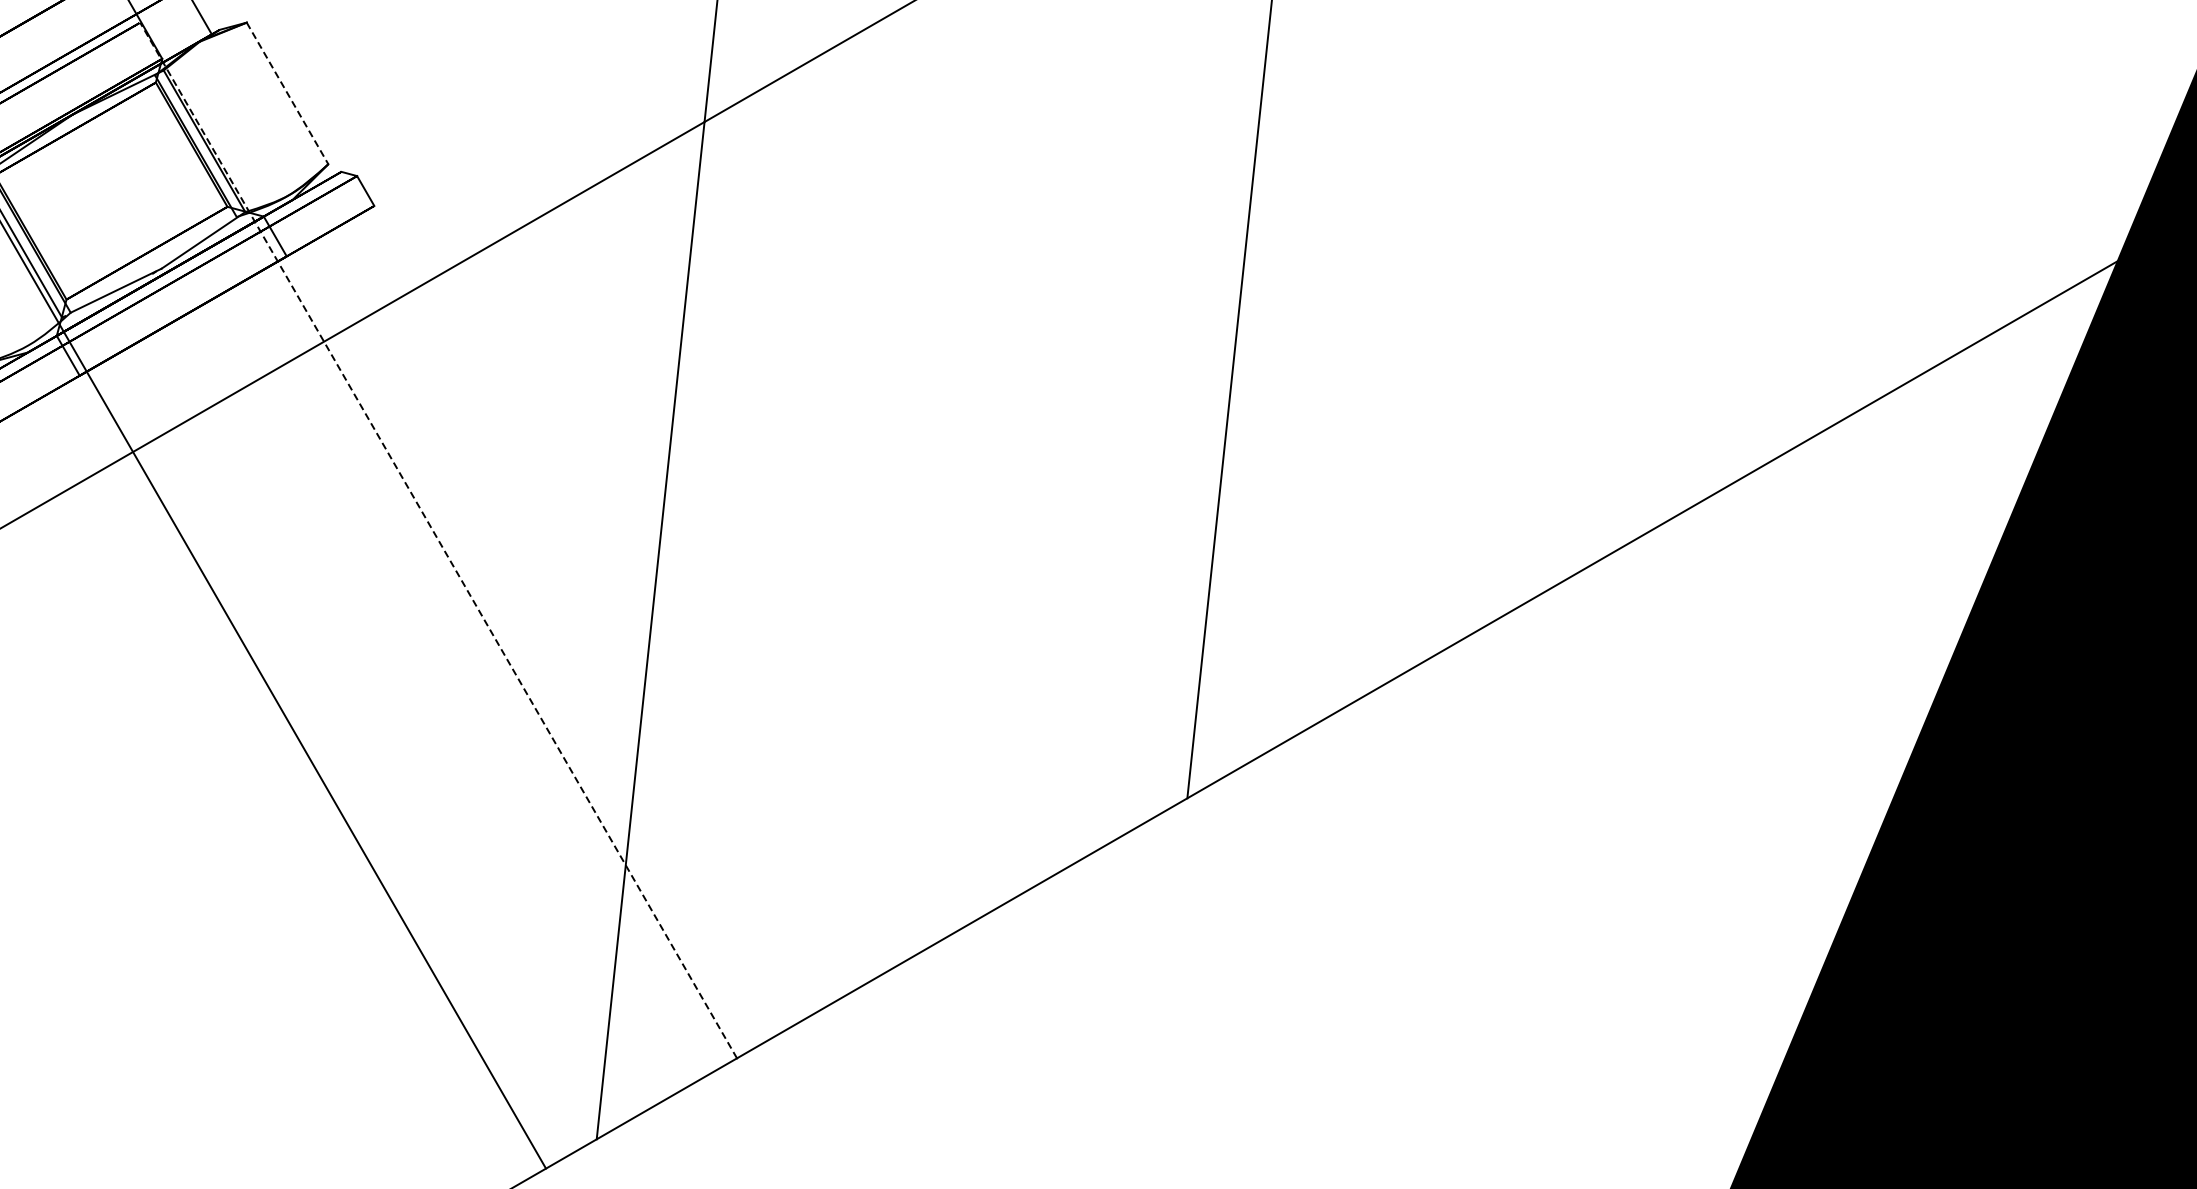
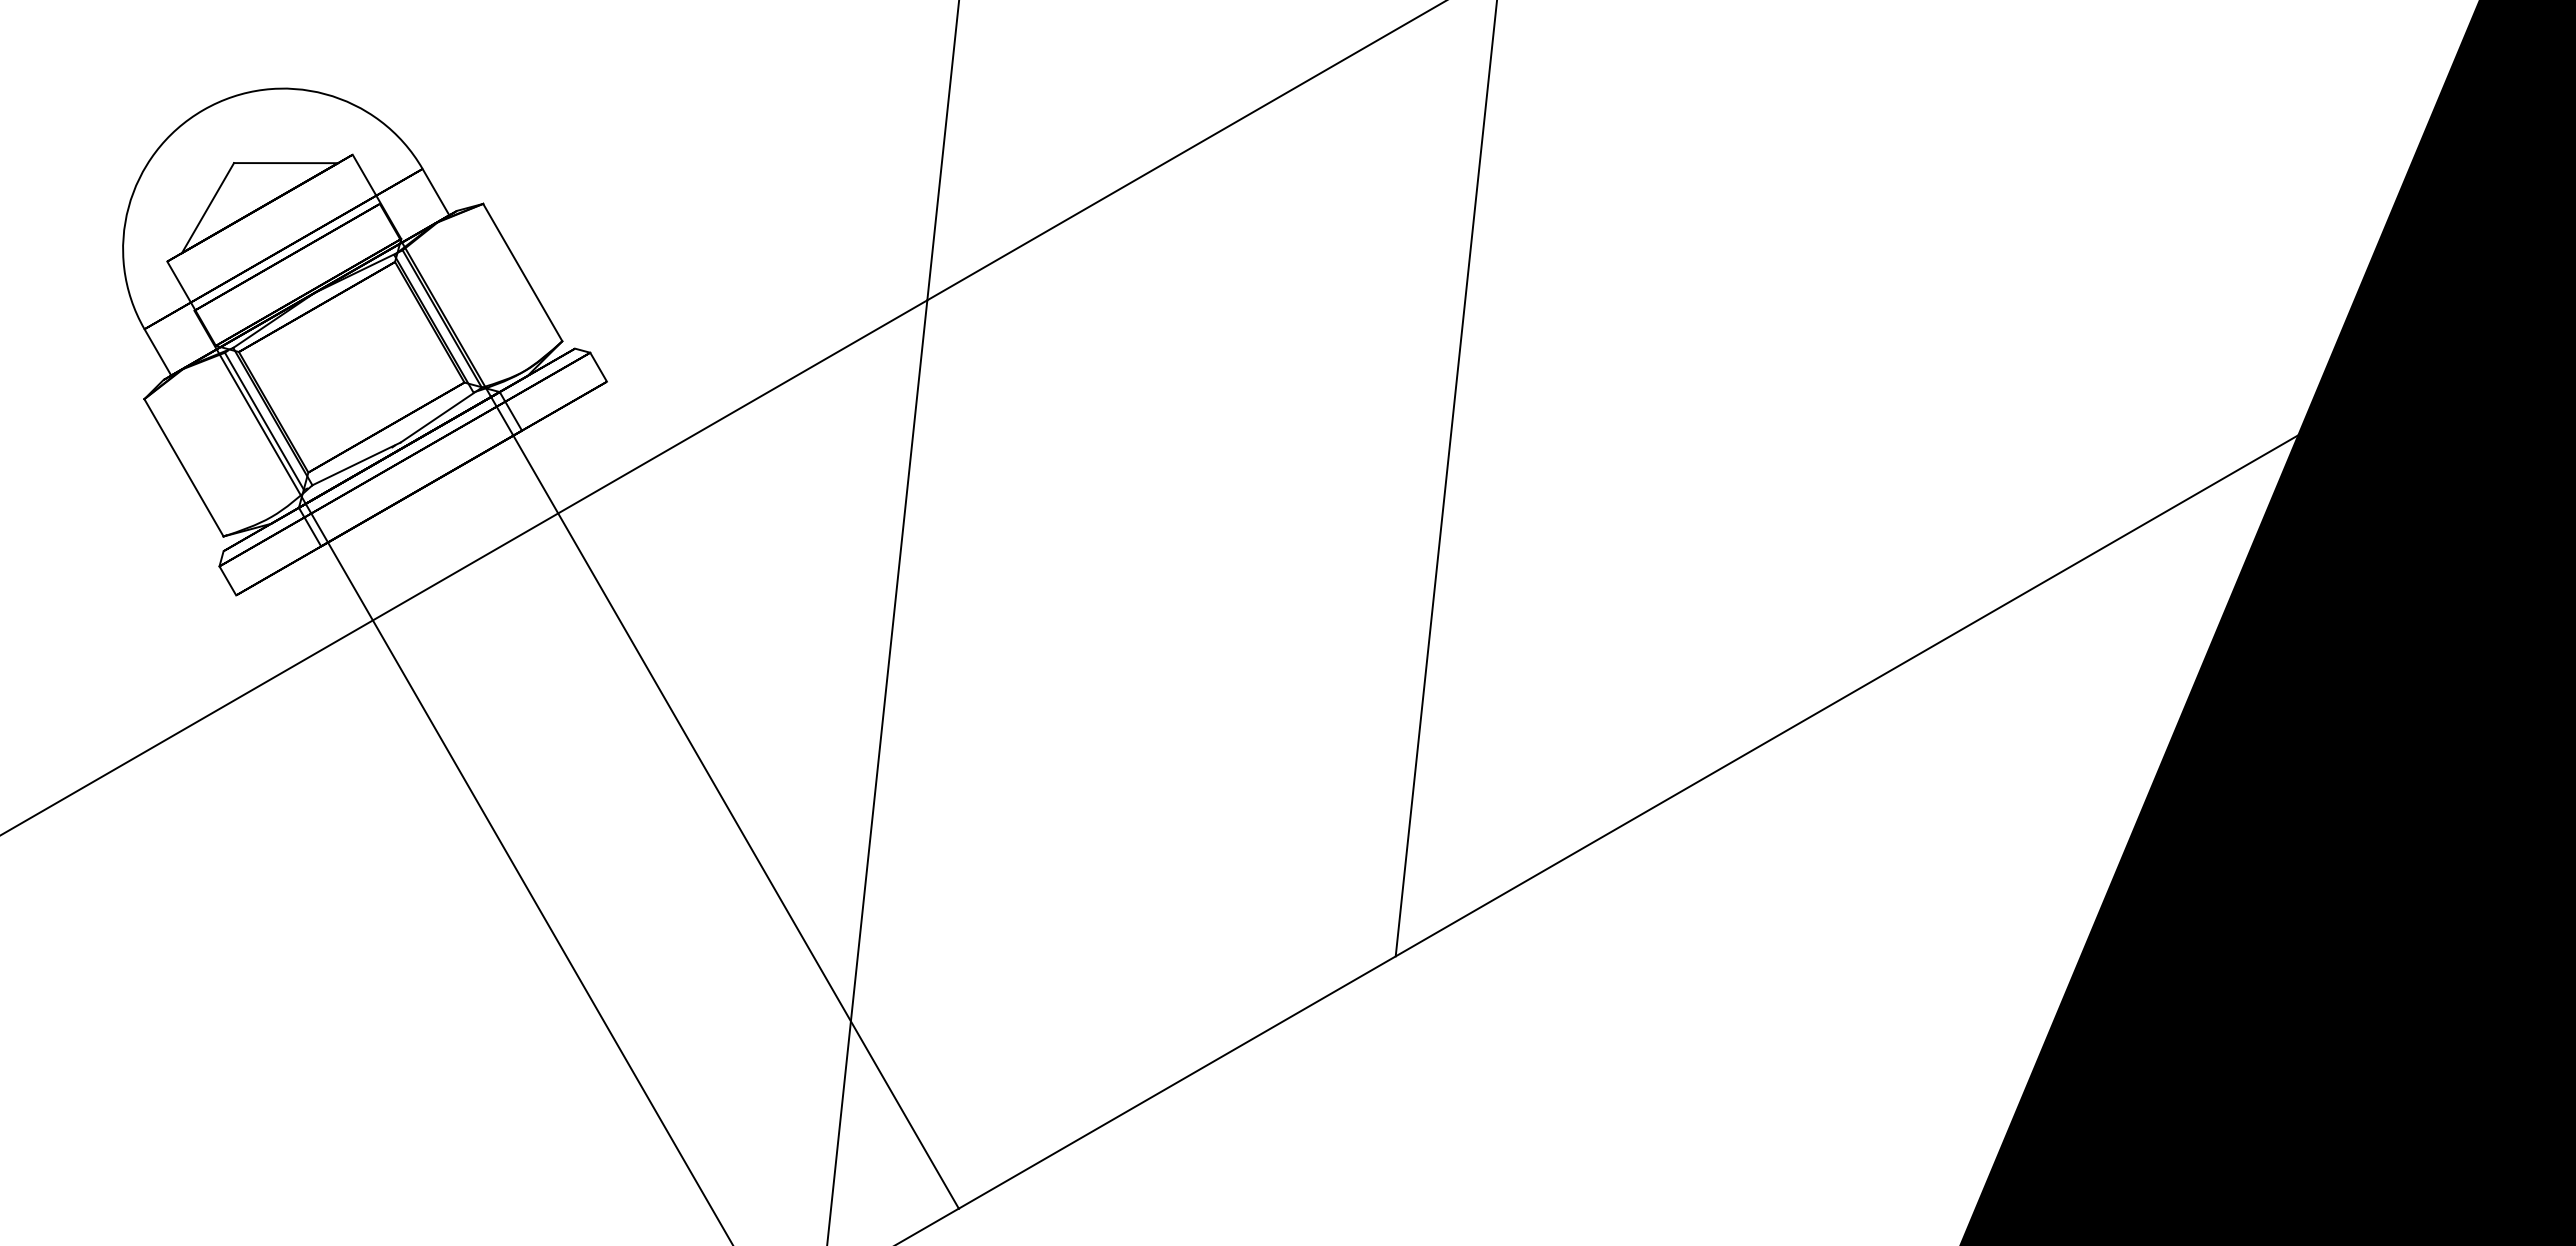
line: (288, 94) -> (523, 273), dashed -> solid
line: (438, 540) -> (669, 706), dashed -> solid

